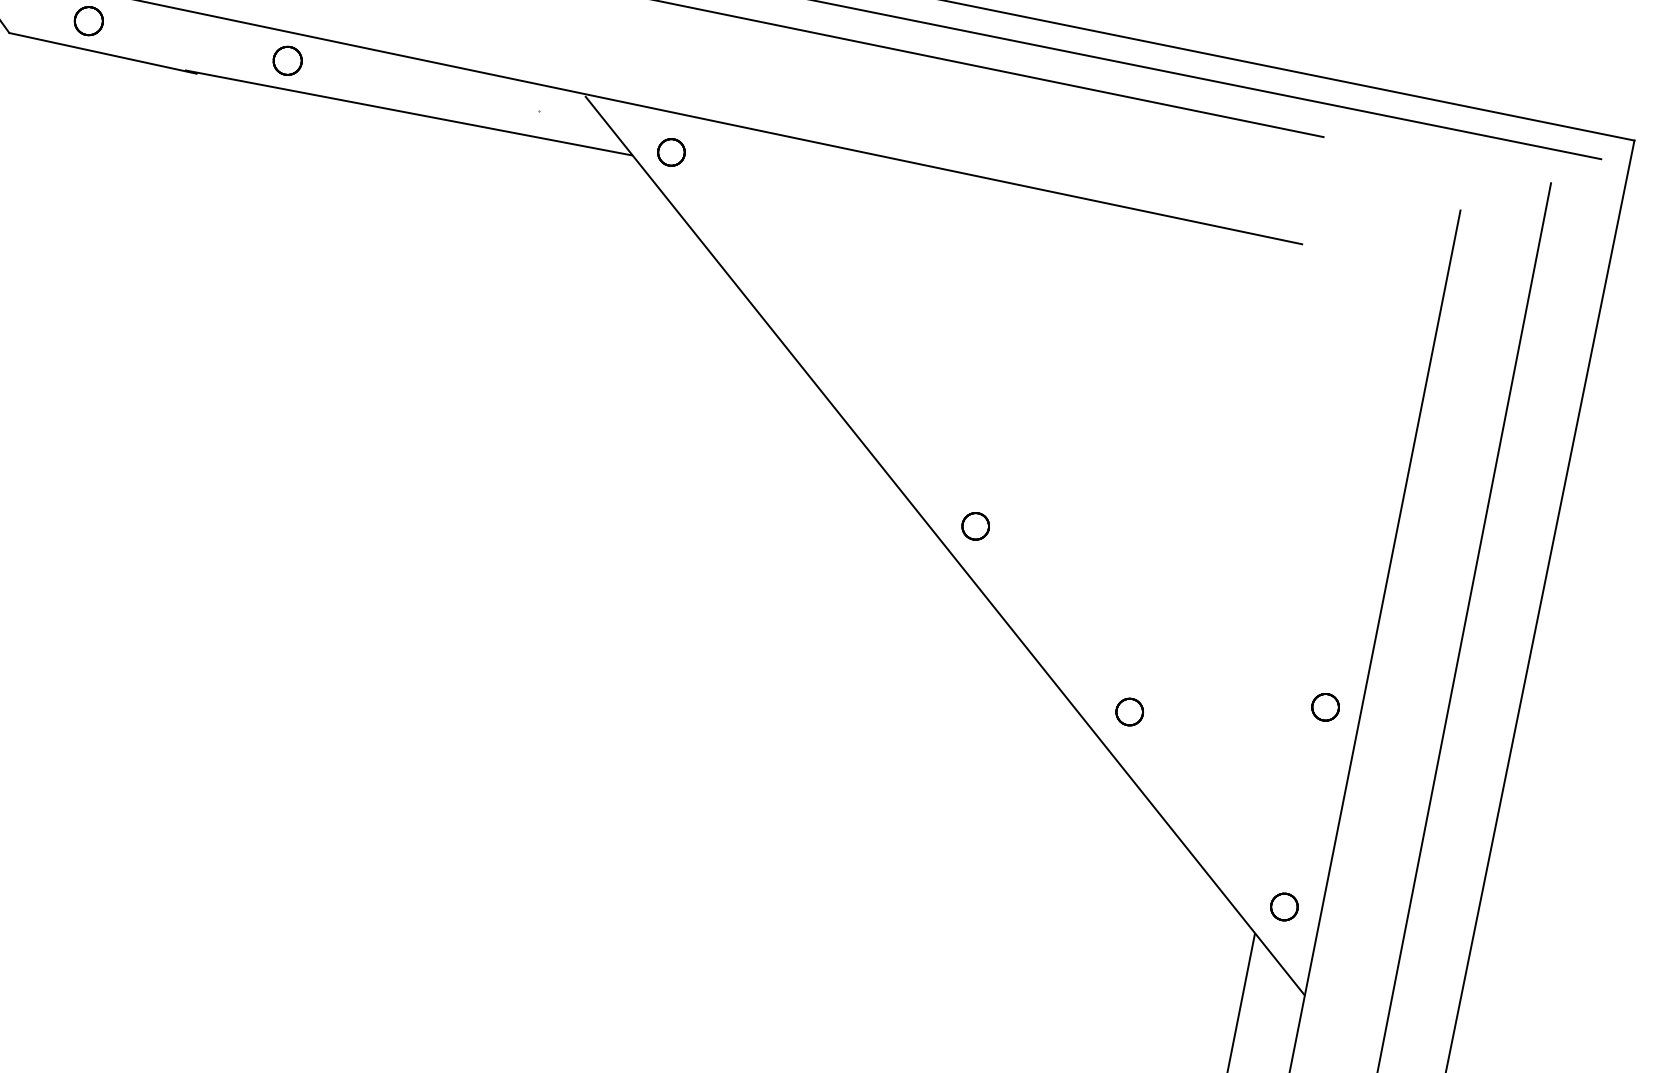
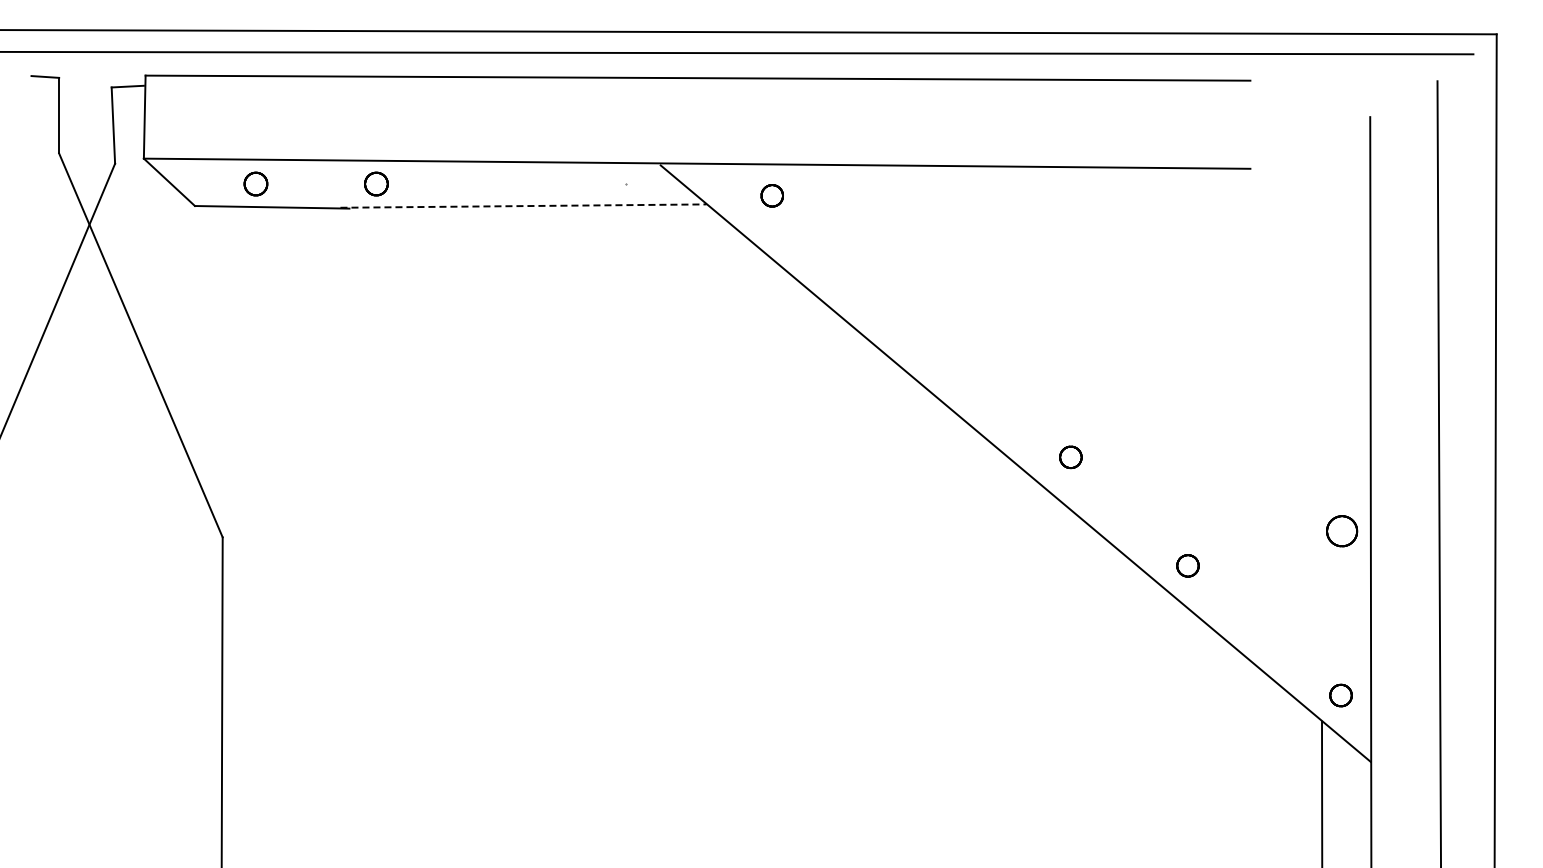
part: (287, 60) -> (376, 183), moved
line: (408, 113) -> (523, 206), solid -> dashed
part: (670, 151) -> (771, 195), moved
part: (975, 526) -> (1070, 457), moved
part: (1325, 706) -> (1341, 530), size x1.4

